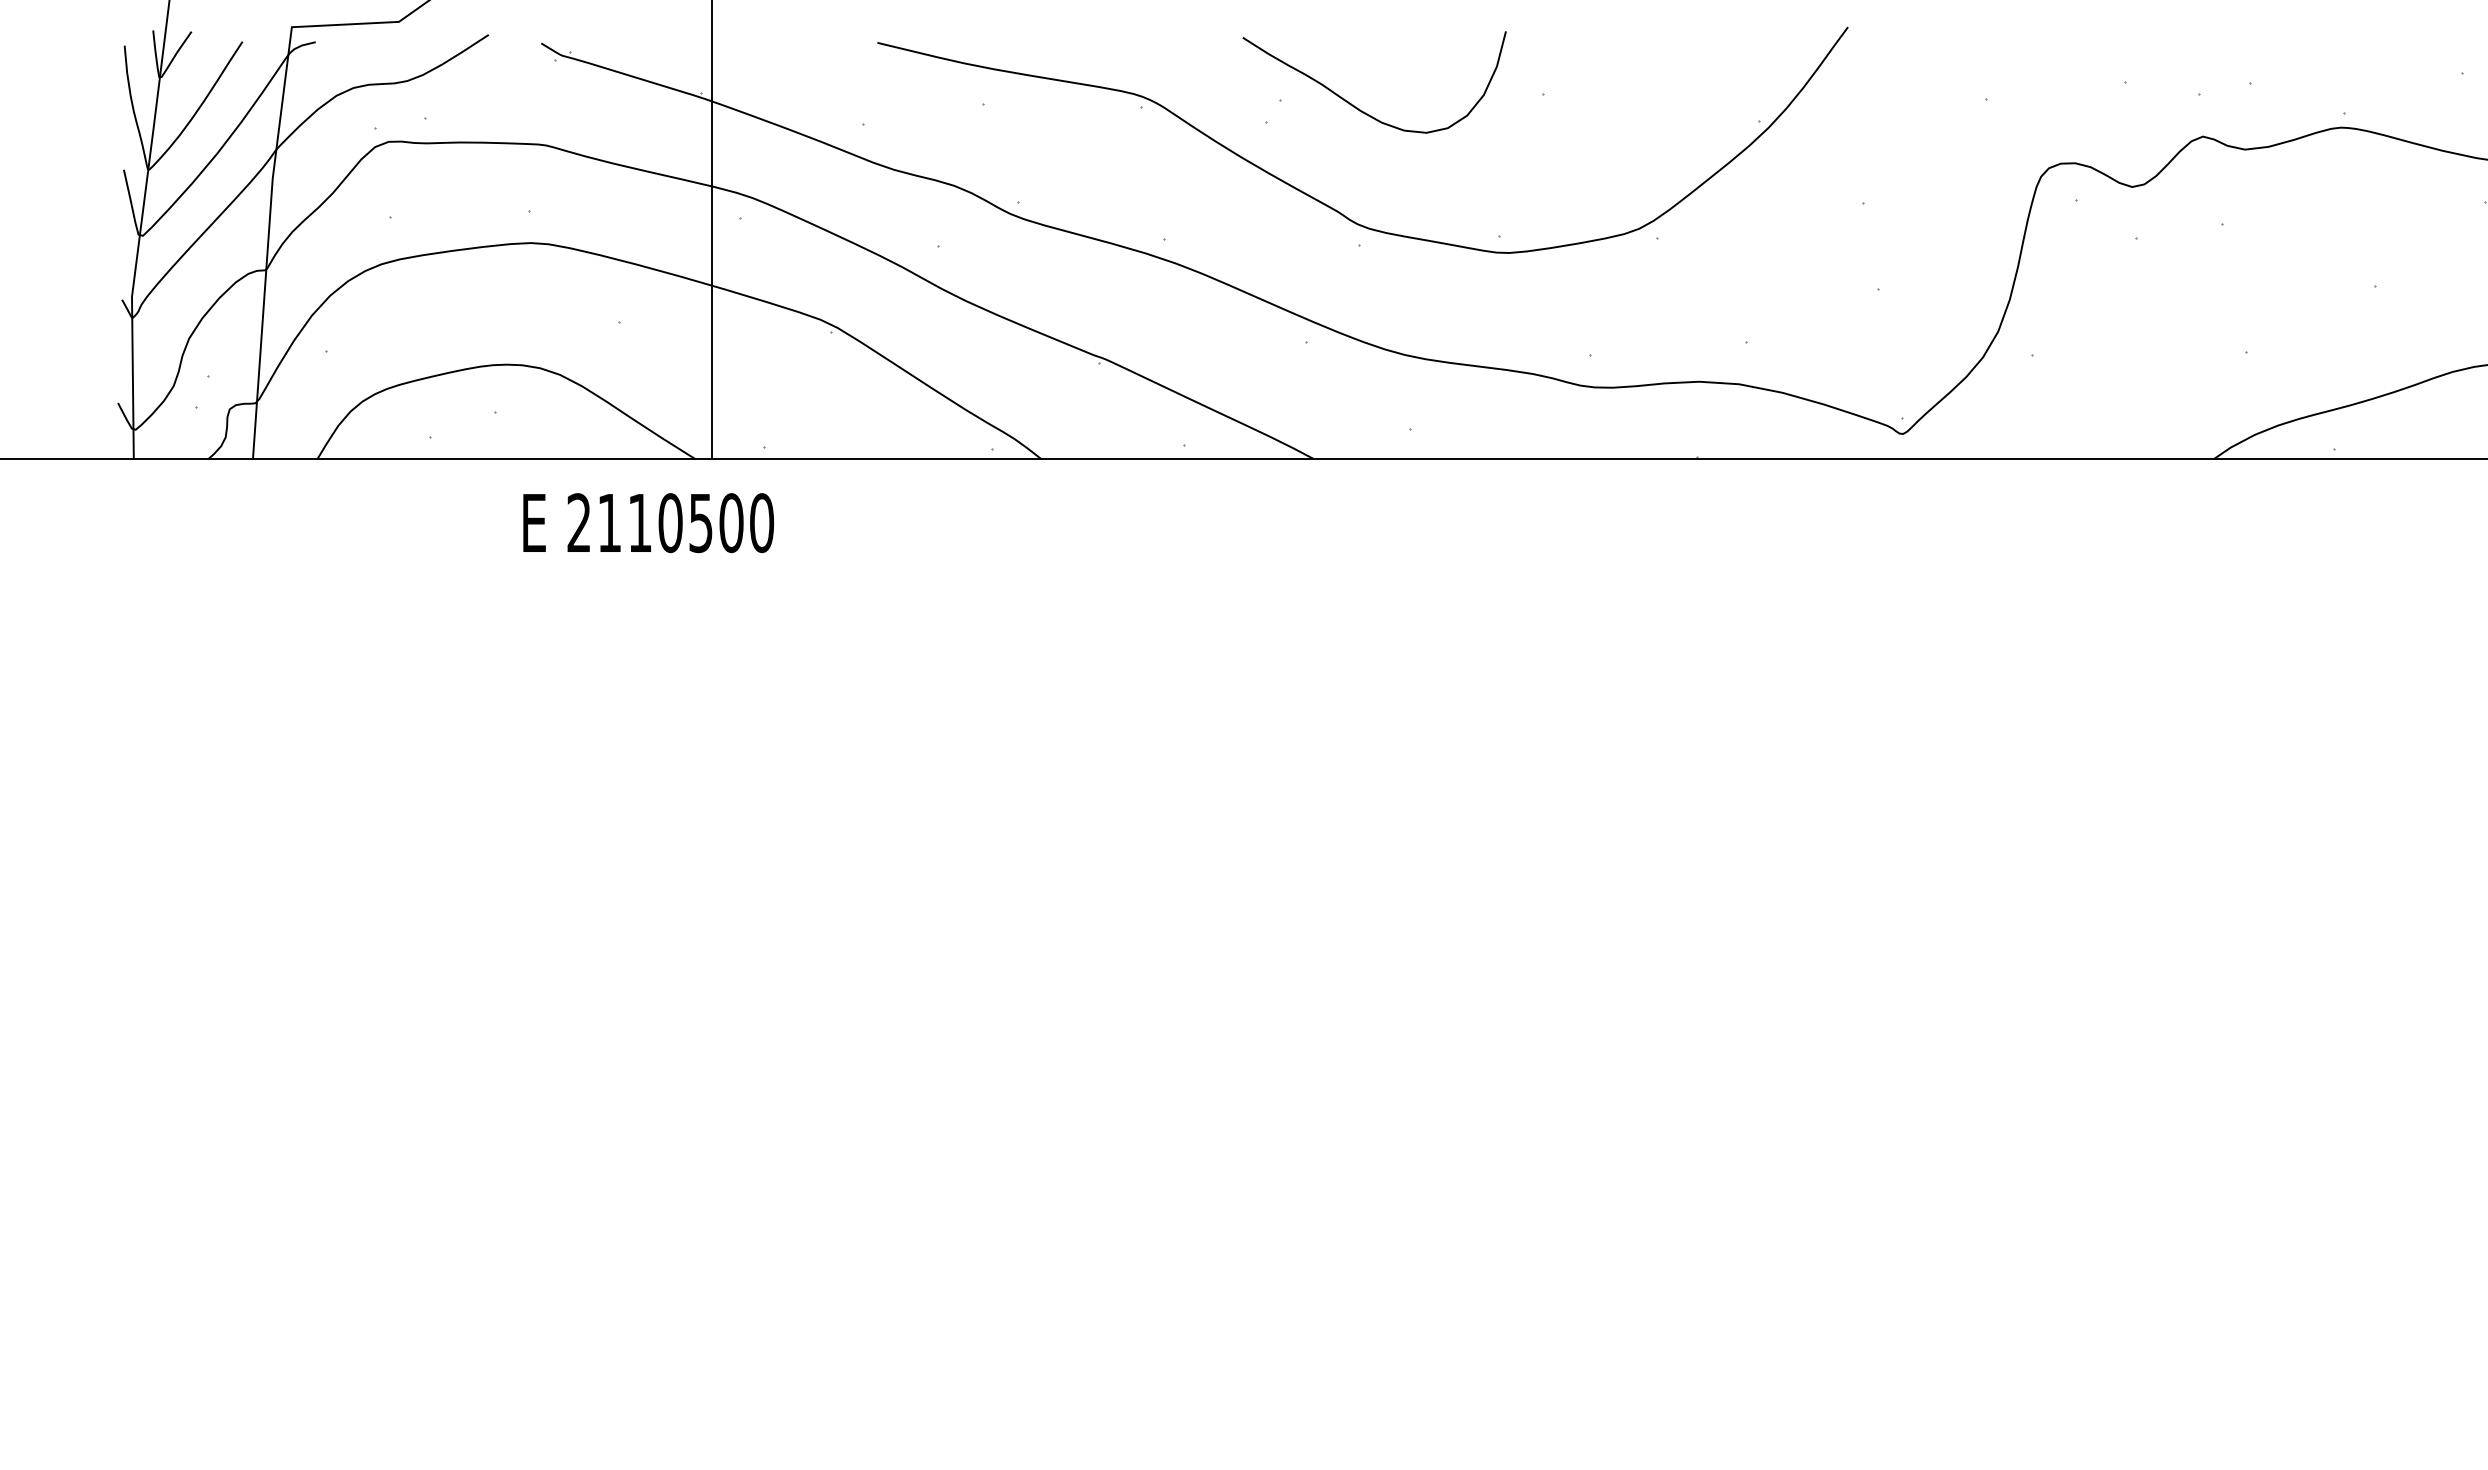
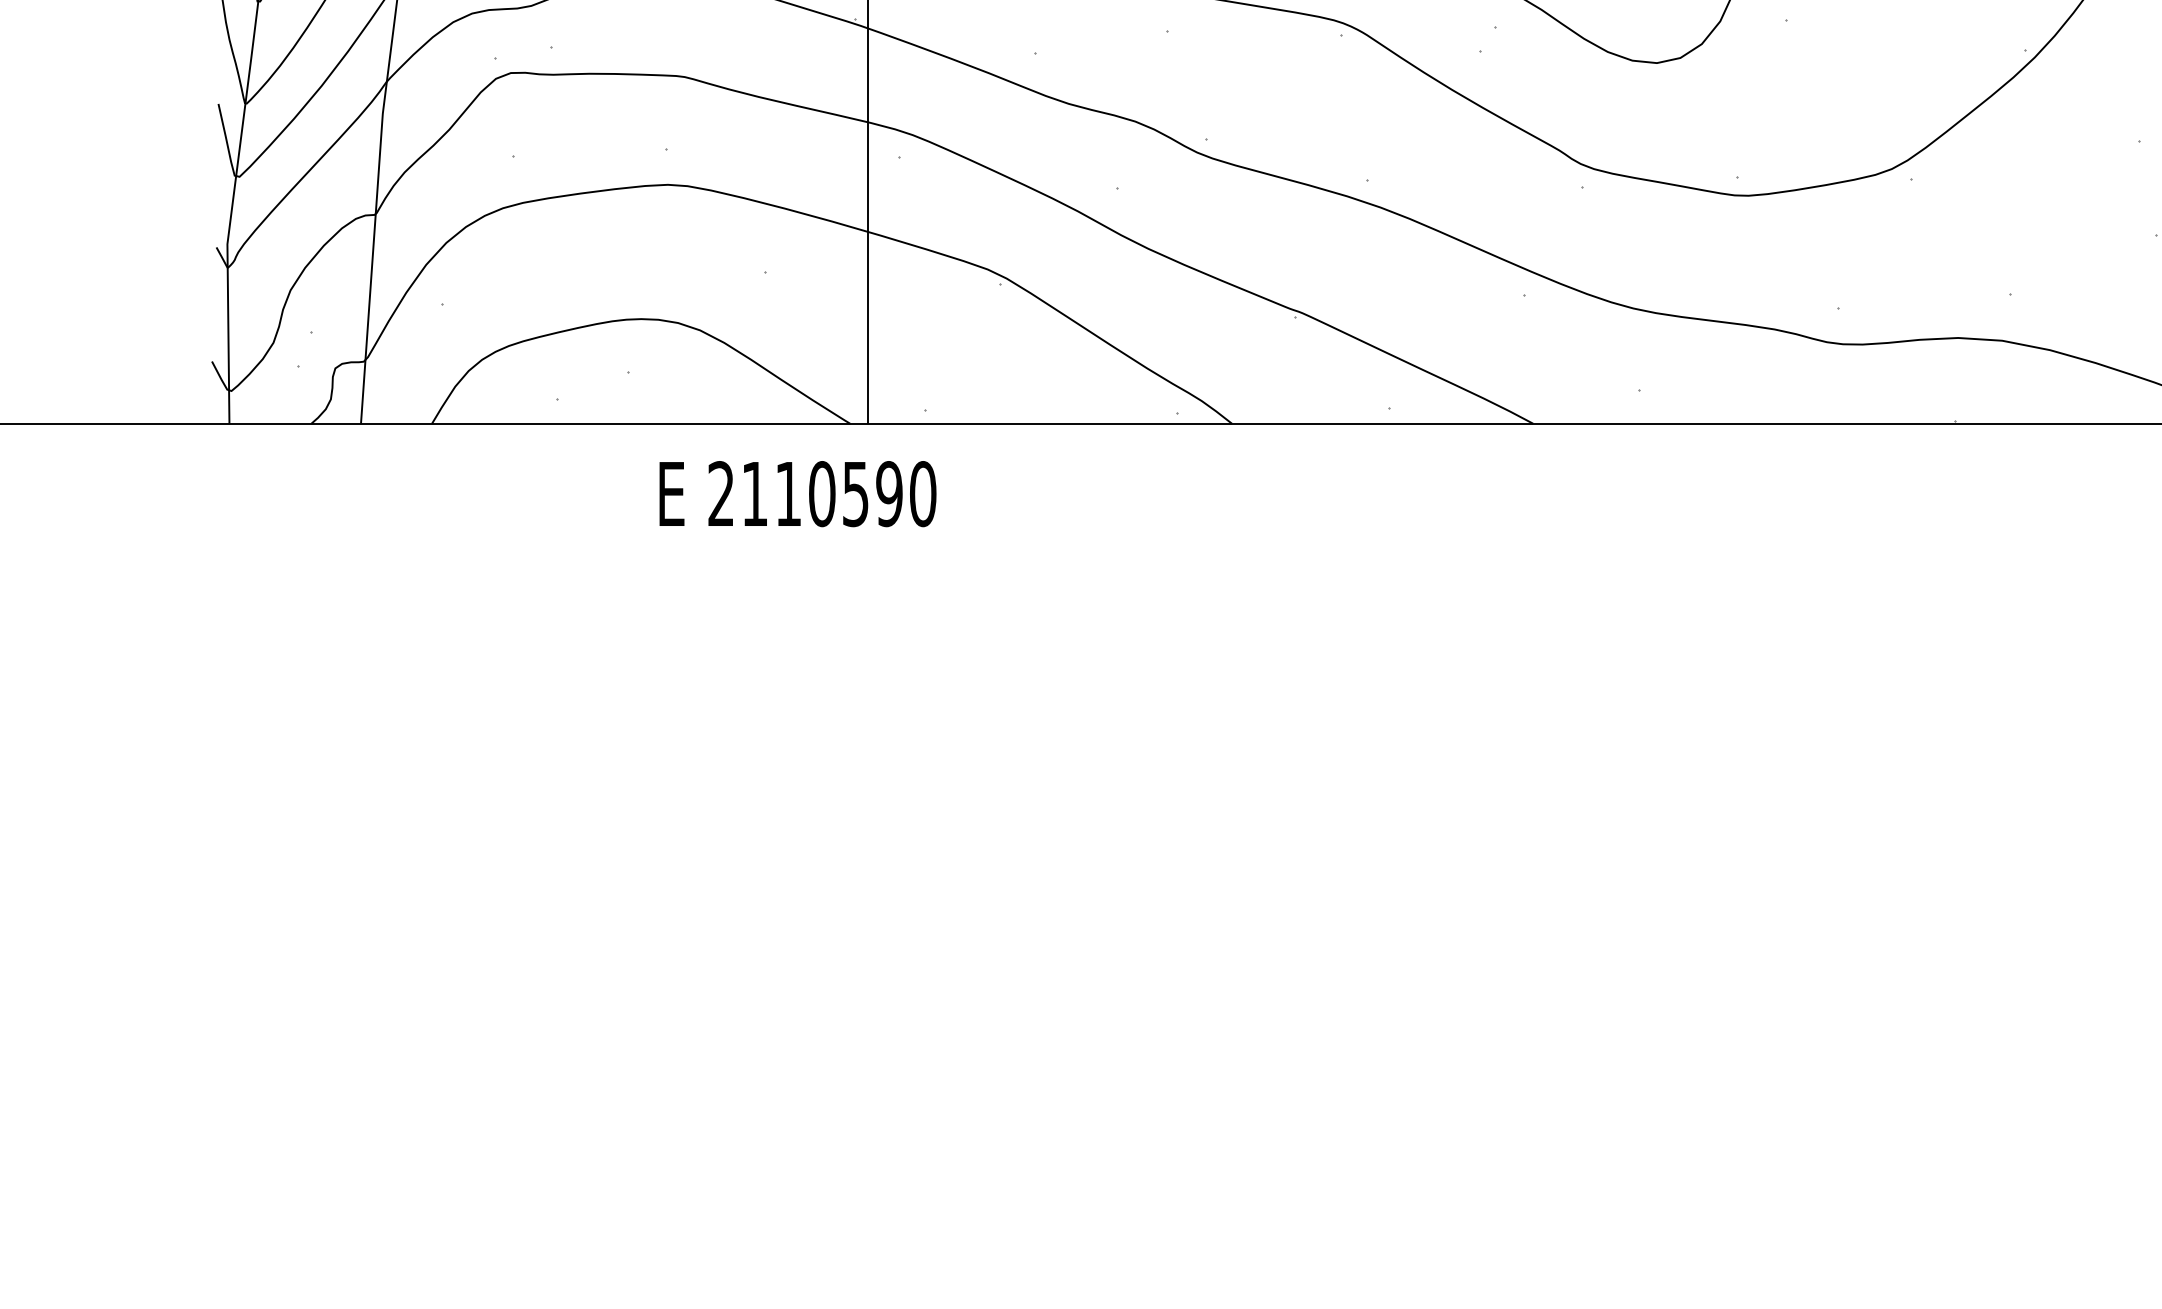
text: (731, 523) -> (889, 494), 2110500 -> 2110590

